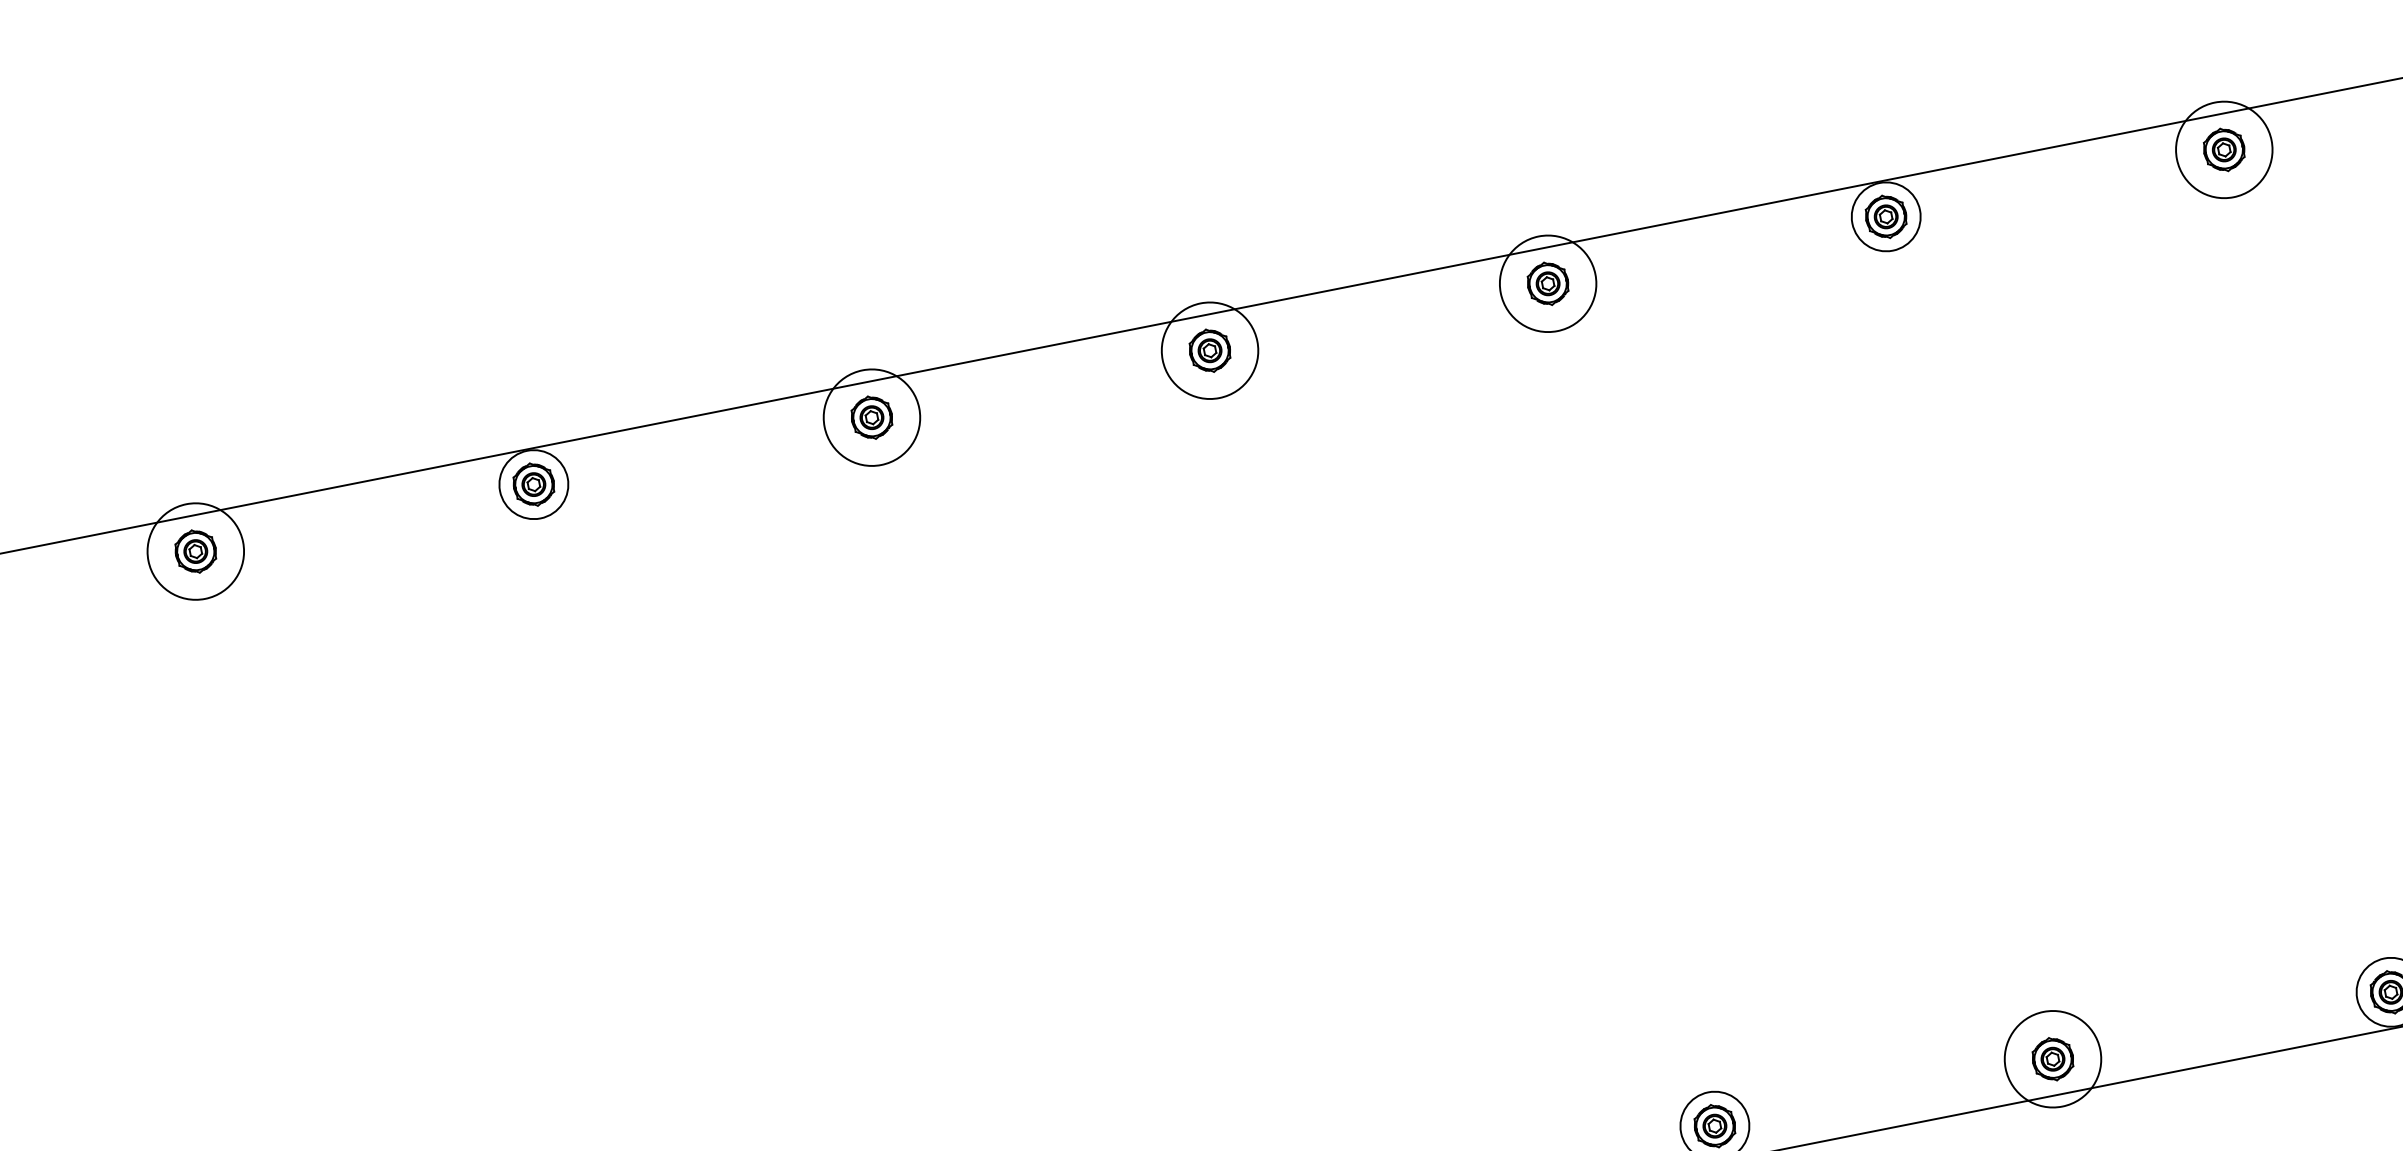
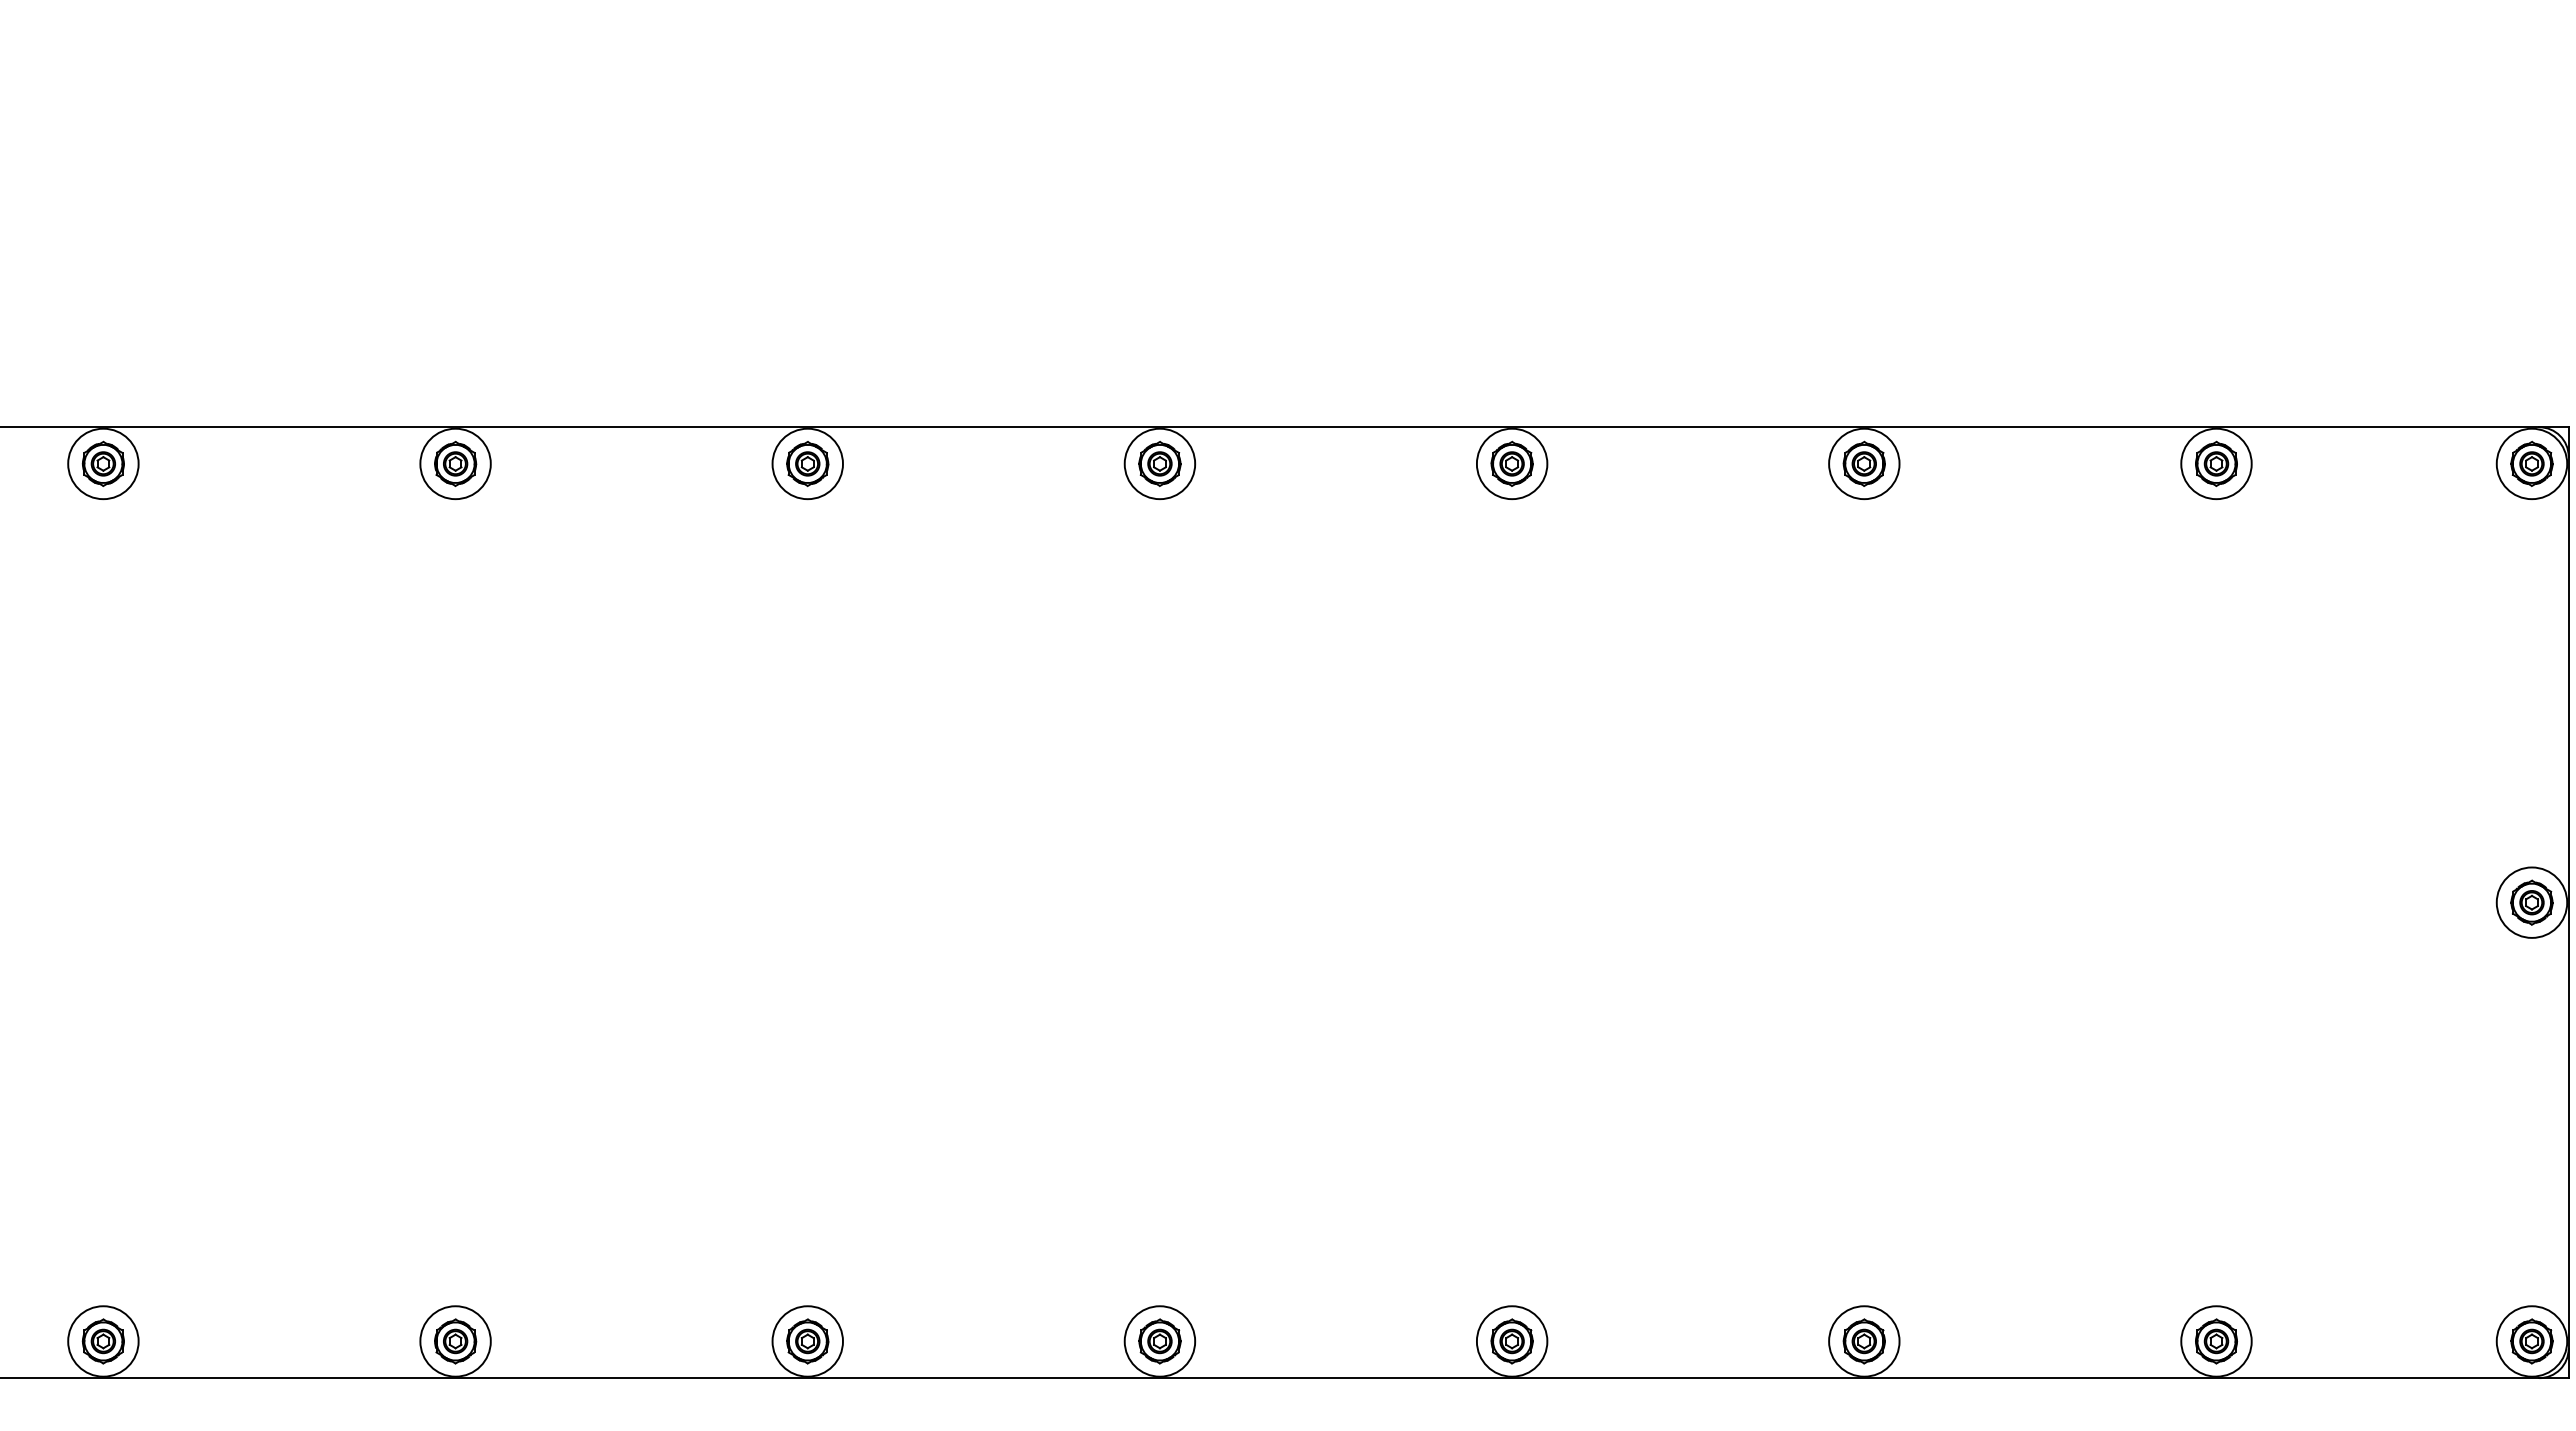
circle: (2224, 149) -> (2216, 463), size x0.71
circle: (1547, 283) -> (1511, 463), size x0.71
circle: (1209, 350) -> (1159, 463), size x0.71
circle: (871, 417) -> (807, 463), size x0.71
circle: (195, 551) -> (103, 463), size x0.71
circle: (2053, 1059) -> (1864, 1341), size x0.71

